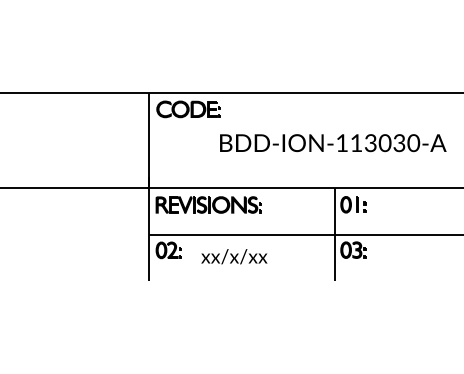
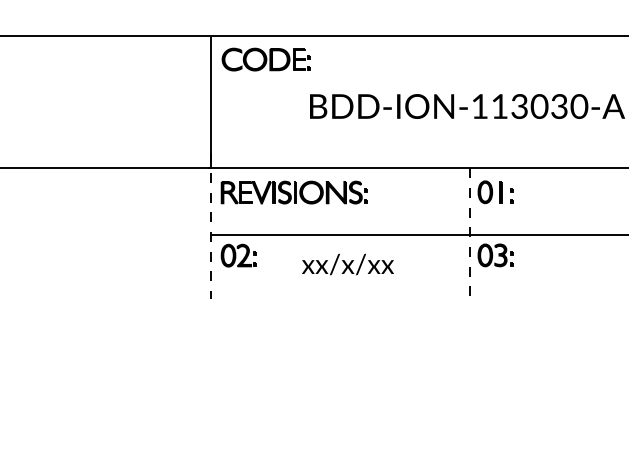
line: (149, 229) -> (211, 226), solid -> dashed
line: (335, 234) -> (470, 233), solid -> dashed
text: (234, 256) -> (348, 264), moved

